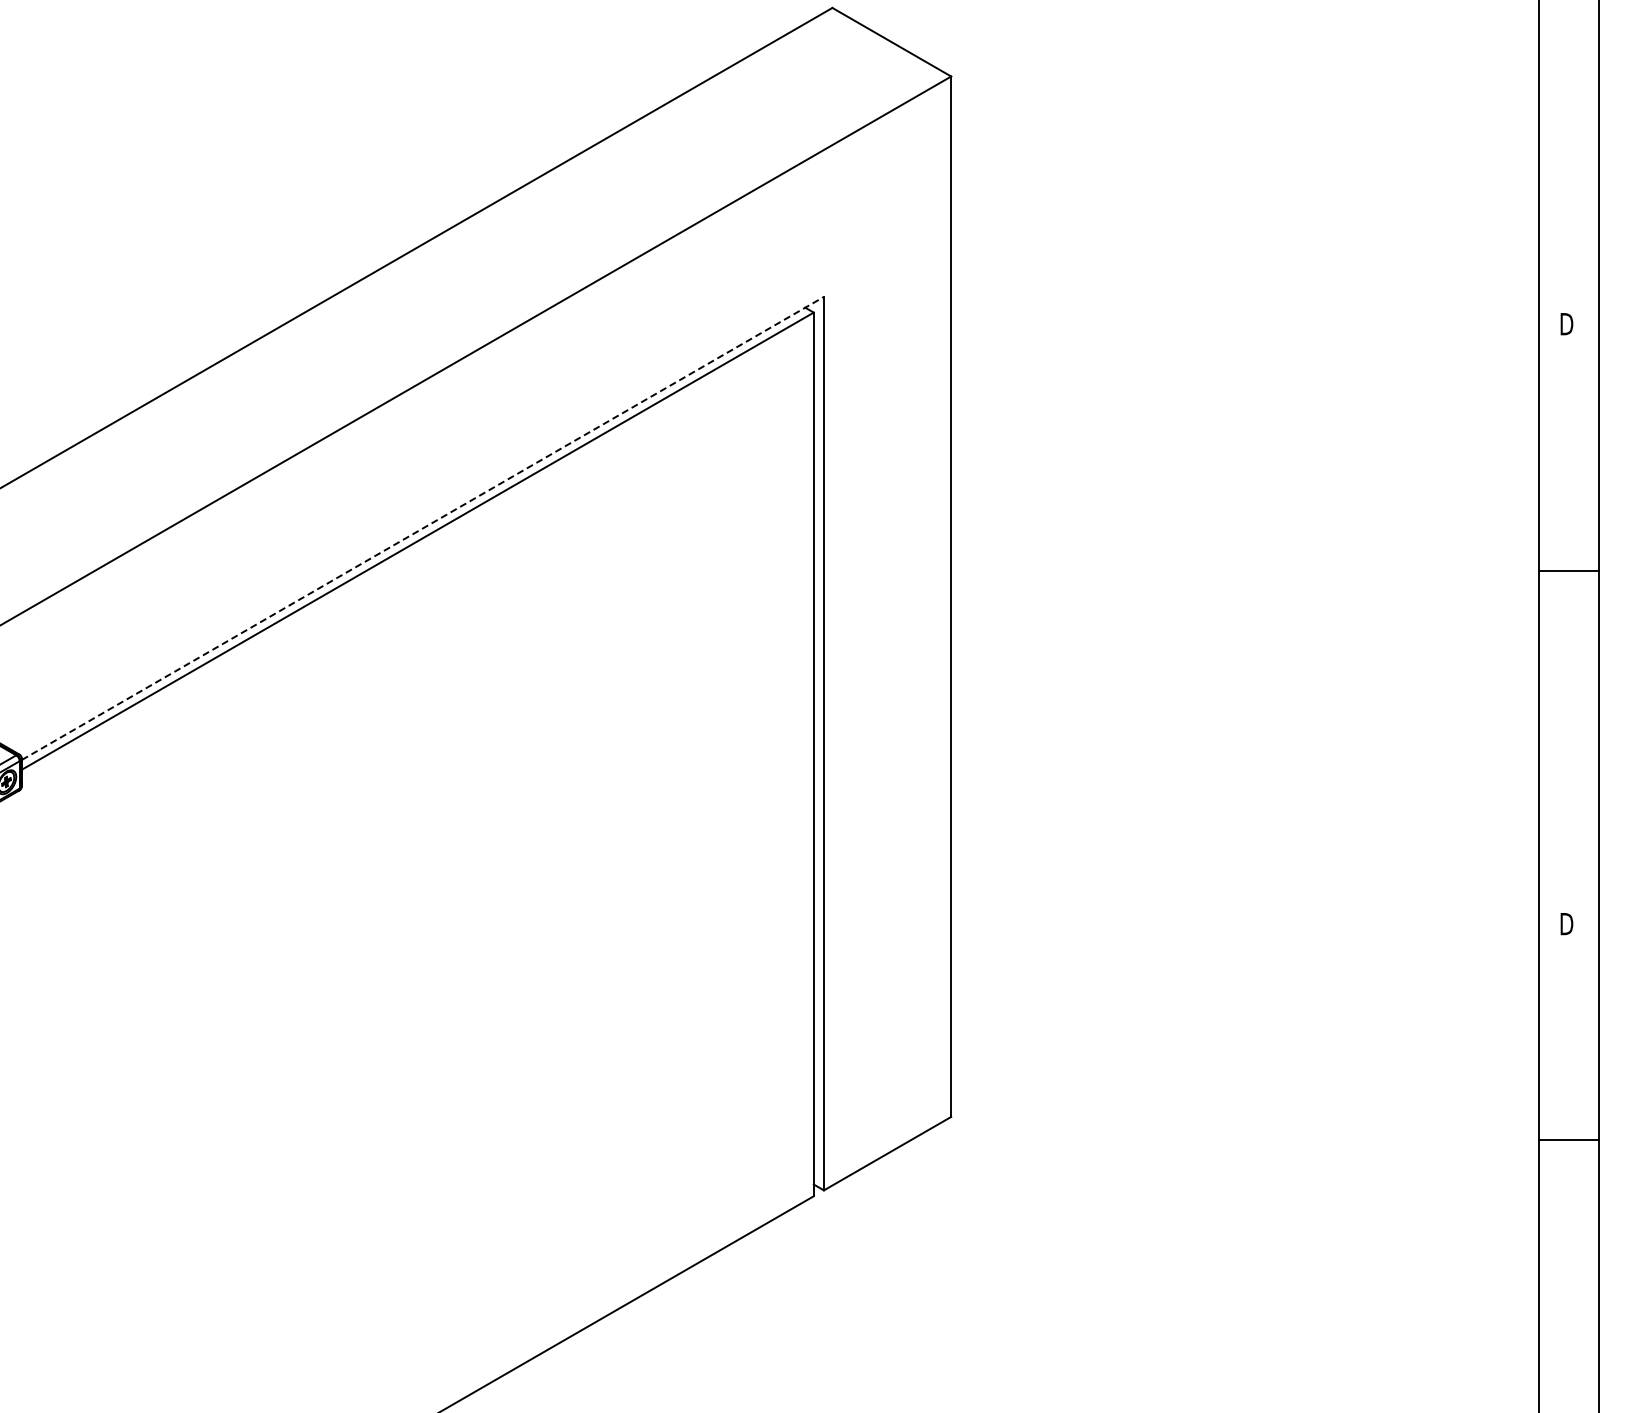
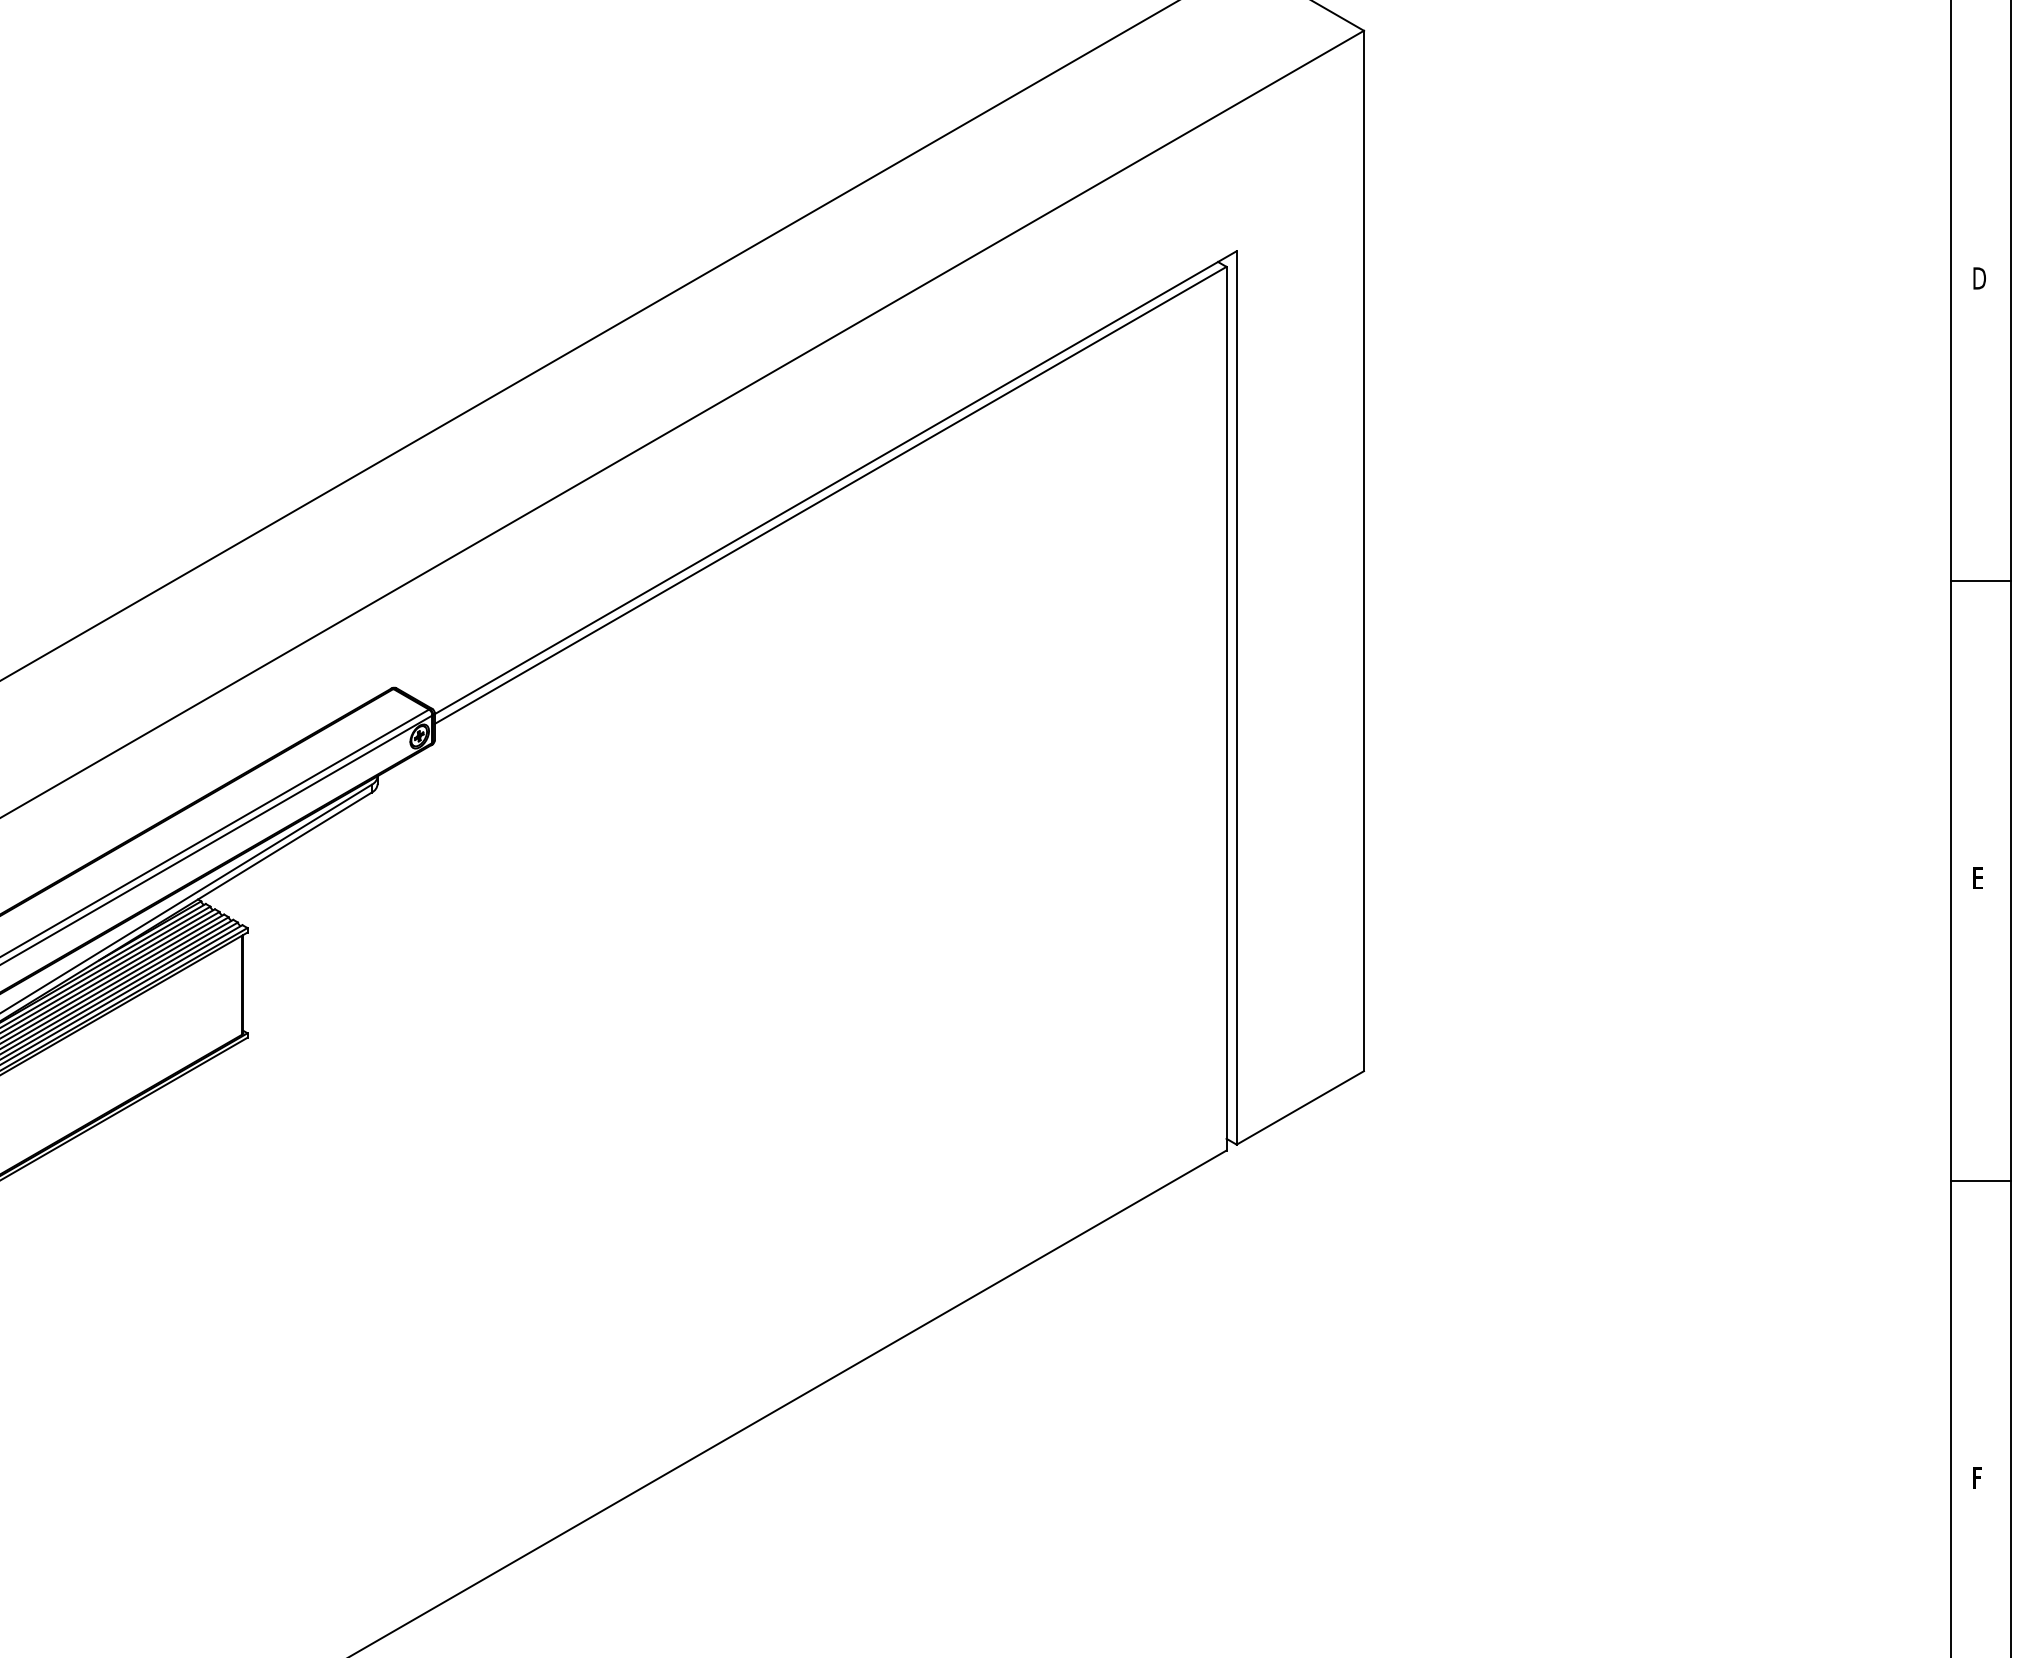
line: (423, 528) -> (836, 482), dashed -> solid
line: (1568, 571) -> (1981, 581), moved
text: (1566, 924) -> (1979, 878), D -> E
line: (1568, 1140) -> (1981, 1181), moved

